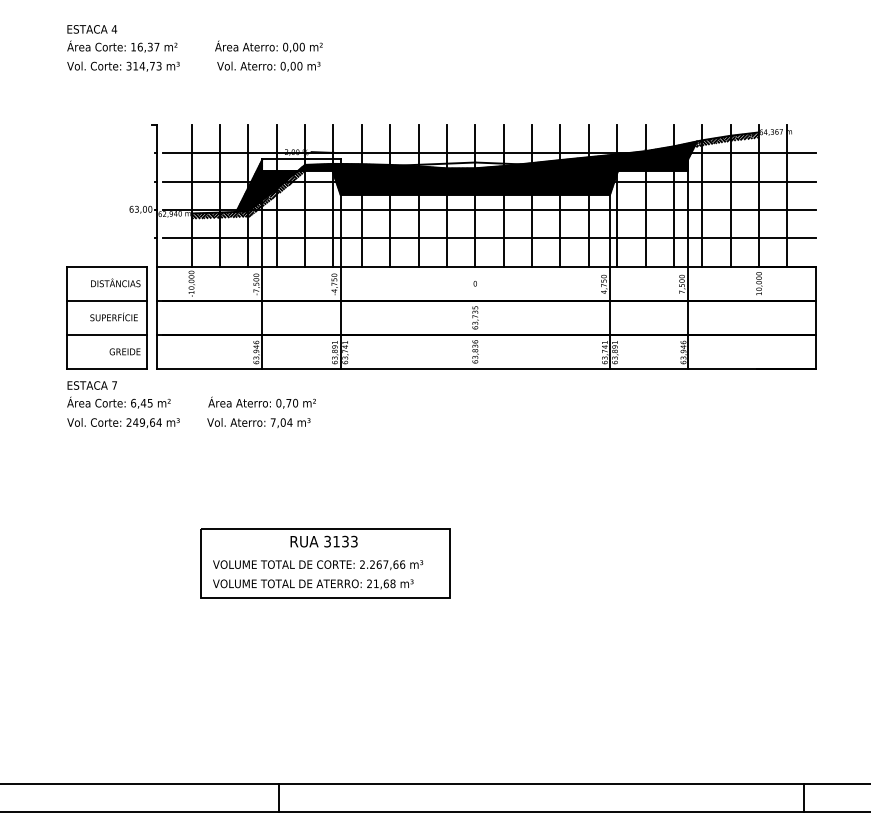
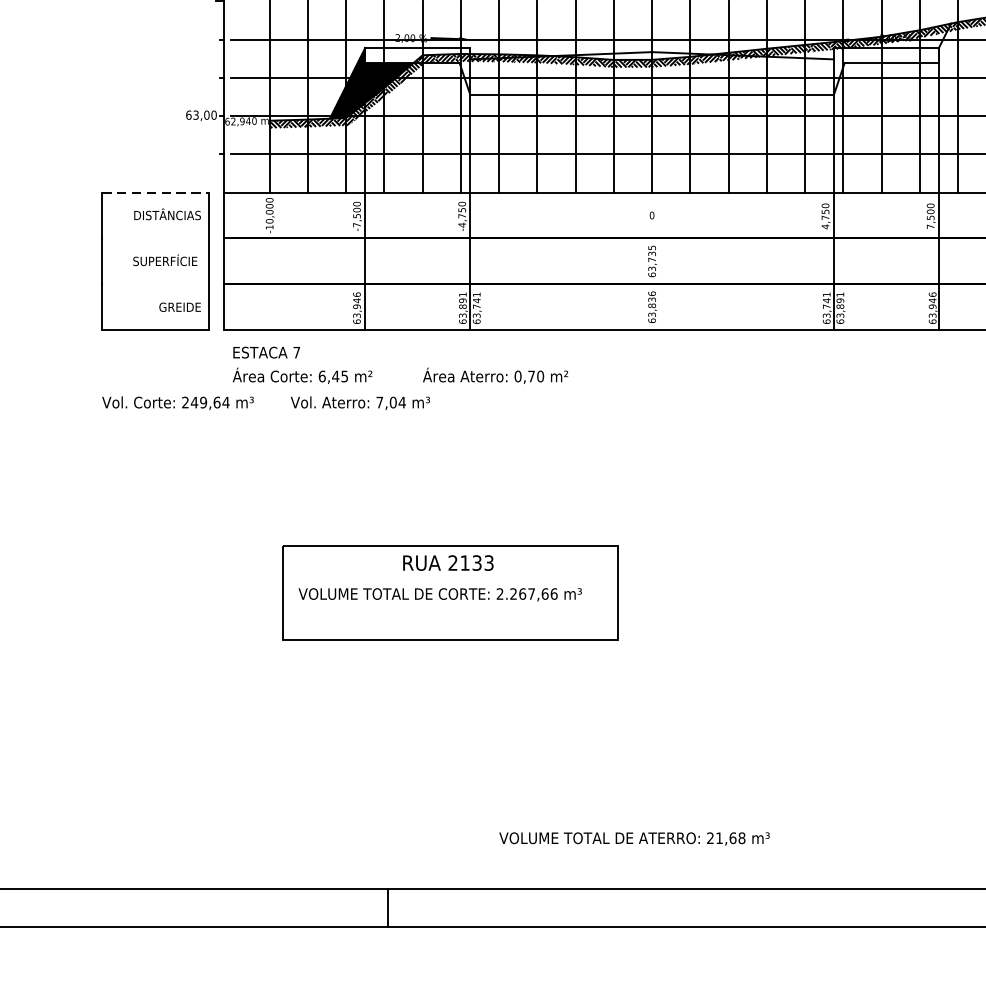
hatch: (497, 167) -> (682, 58), removed
line: (107, 266) -> (156, 192), solid -> dashed
line: (106, 300) -> (155, 238), removed
line: (106, 334) -> (155, 283), removed
text: (191, 394) -> (400, 364), moved
text: (327, 541) -> (452, 562), 3133 -> 2133
text: (313, 584) -> (634, 839), moved

